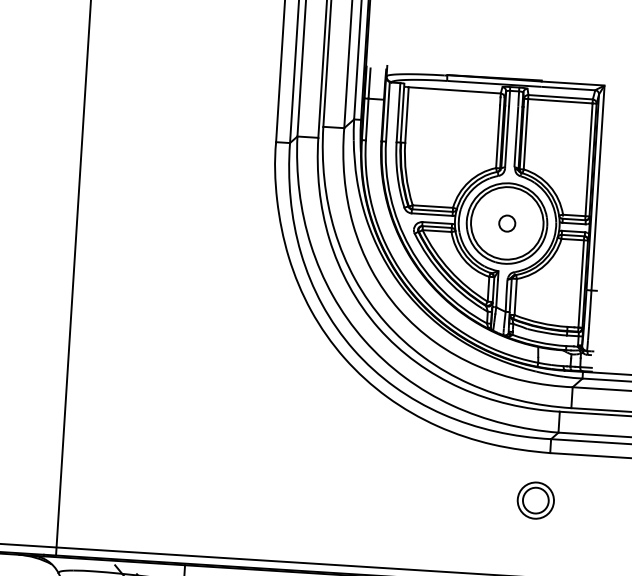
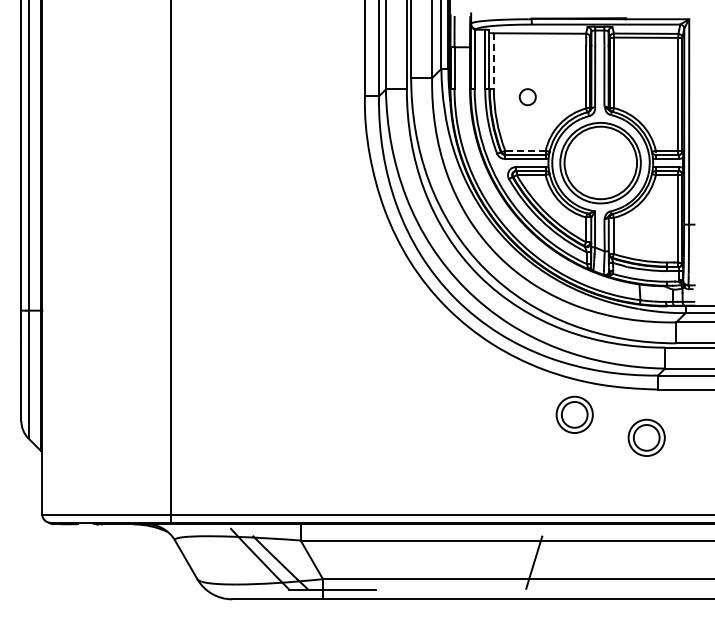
line: (406, 115) -> (493, 61), solid -> dashed
line: (432, 206) -> (525, 150), solid -> dashed
circle: (506, 223) -> (527, 97), moved
part: (465, 472) -> (574, 414), added

